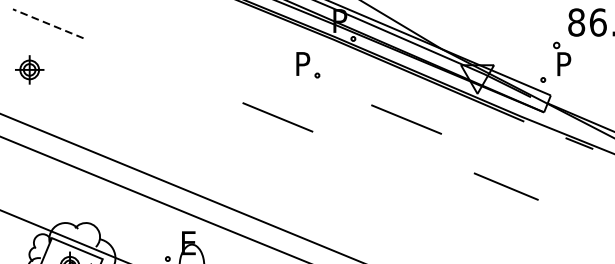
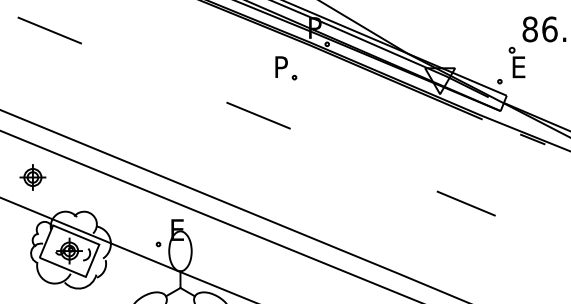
line: (47, 23) -> (49, 30), dashed -> solid
text: (565, 64) -> (520, 67), P -> E
part: (29, 69) -> (32, 177), moved
line: (406, 119) -> (375, 117), removed
line: (505, 186) -> (465, 203), moved

